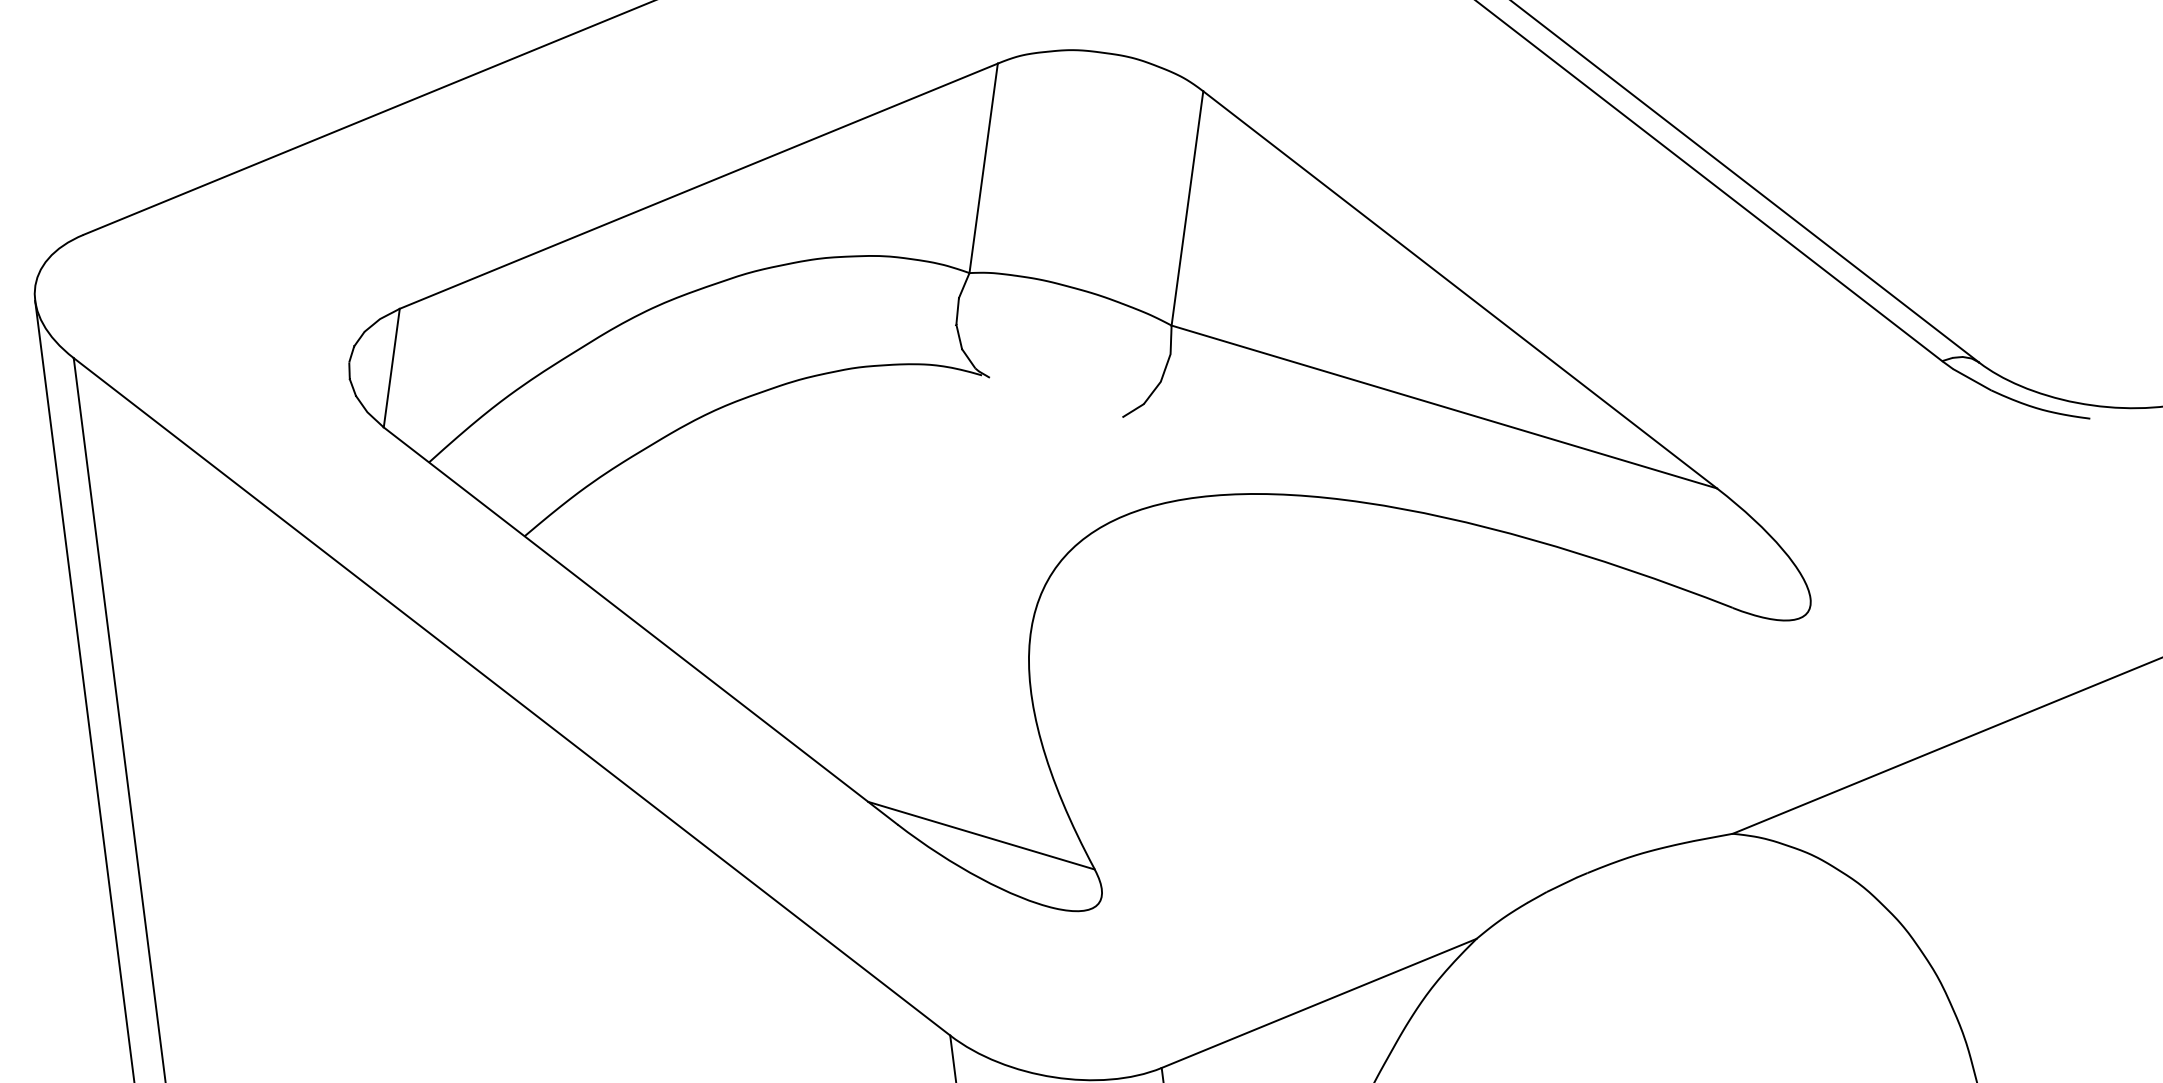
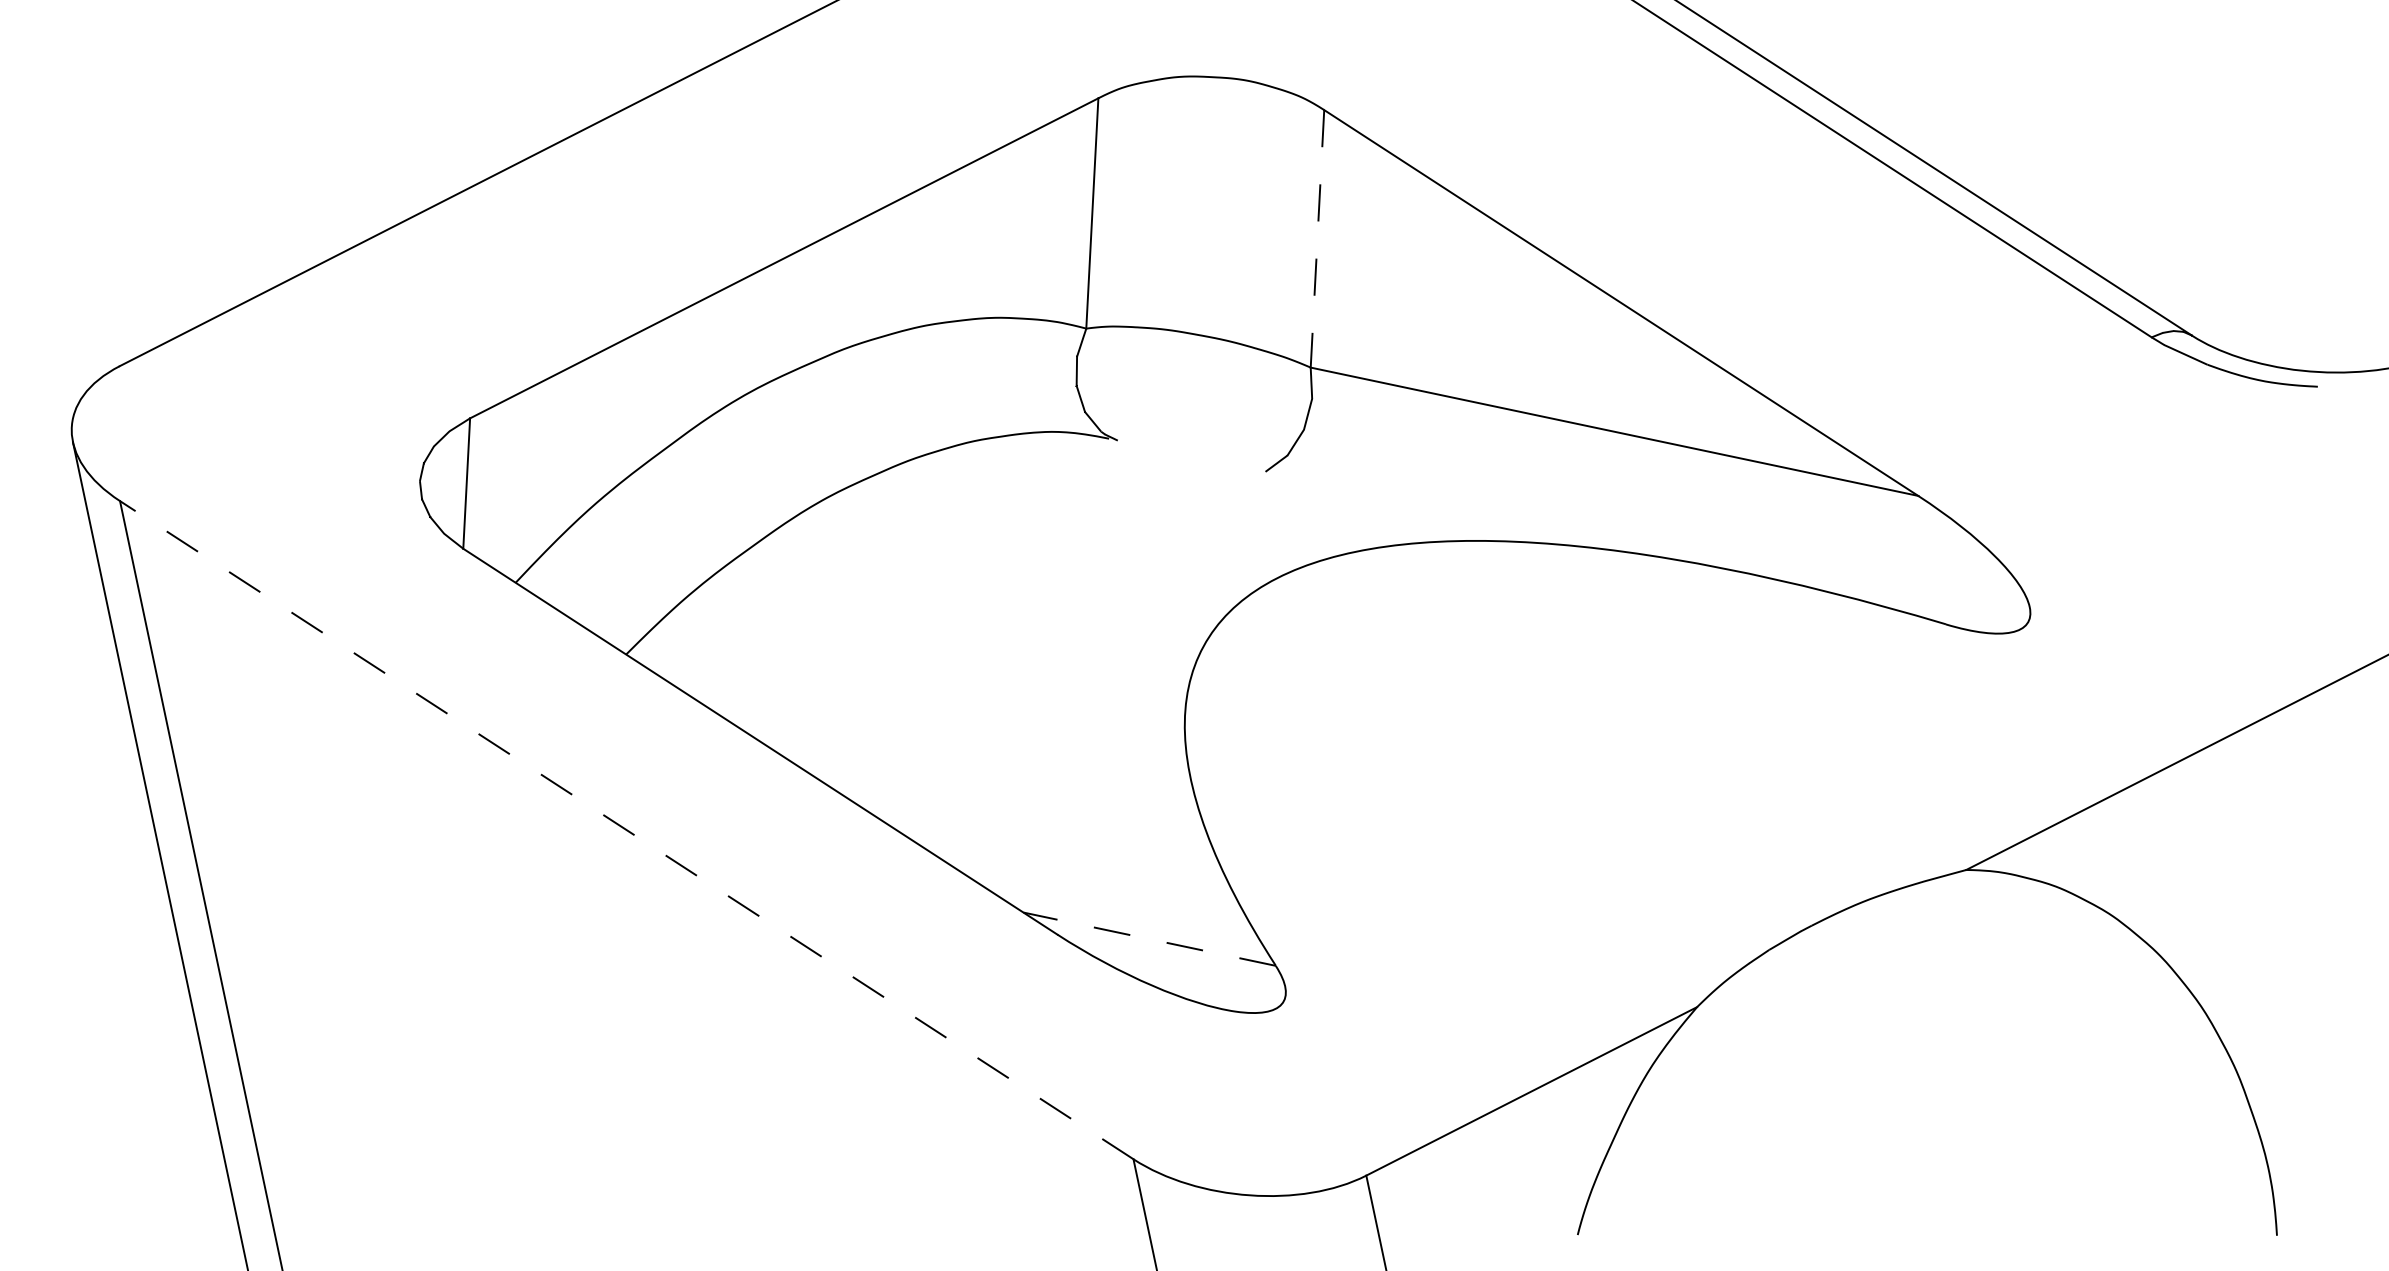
line: (1187, 208) -> (1317, 238), solid -> dashed
line: (511, 696) -> (626, 829), solid -> dashed
line: (981, 835) -> (1149, 939), solid -> dashed

